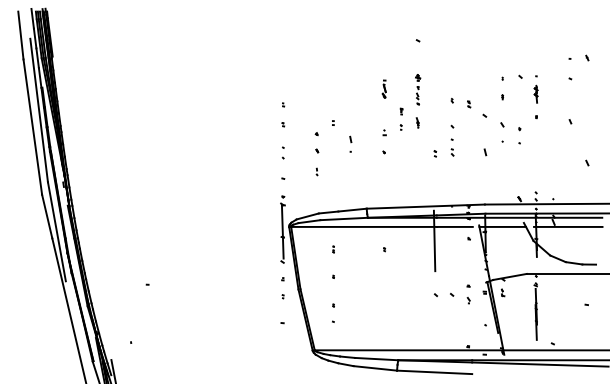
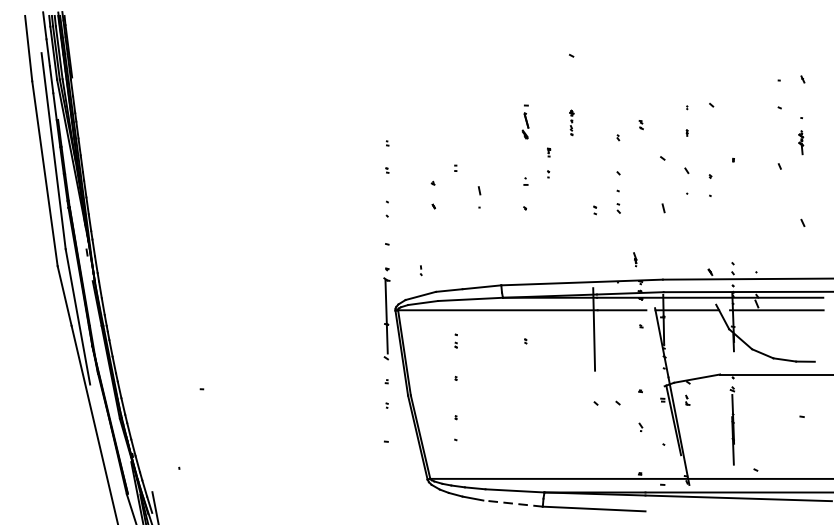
part: (383, 88) -> (524, 121), size x1.4
part: (418, 89) -> (572, 122), size x0.6
part: (535, 89) -> (800, 136), moved
part: (469, 104) -> (641, 125), moved
part: (417, 122) -> (635, 259), moved
part: (316, 171) -> (420, 270), moved
part: (333, 249) -> (455, 341), size x1.6
part: (468, 300) -> (640, 427), moved
line: (375, 368) -> (513, 503), solid -> dashed

